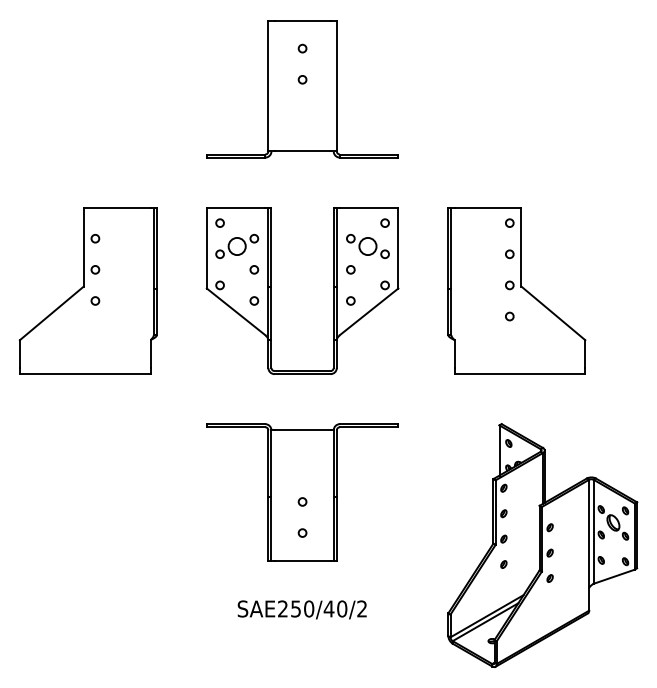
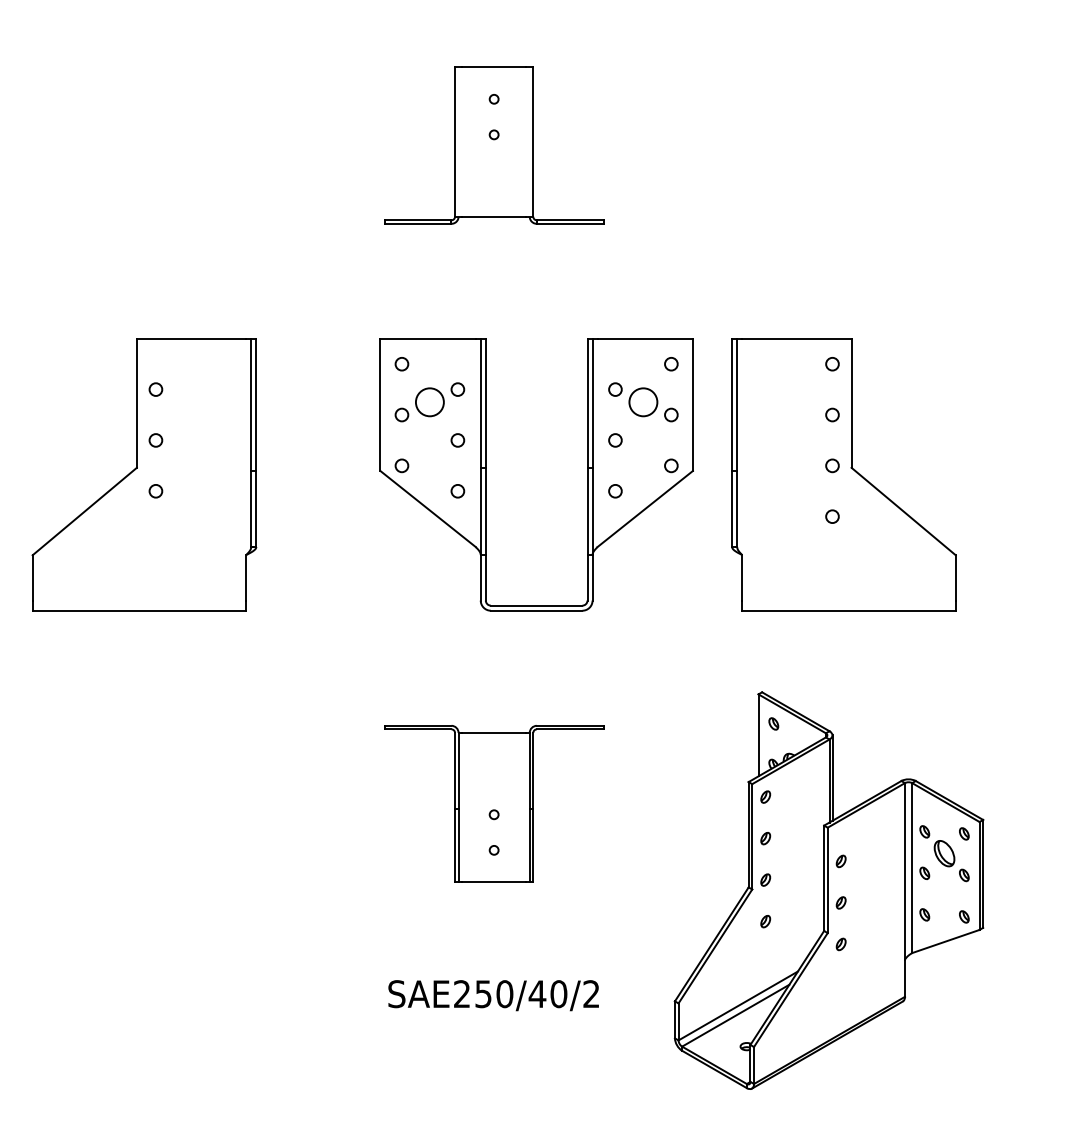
part: (302, 89) -> (494, 145), size x0.7
part: (271, 290) -> (485, 474), moved
part: (302, 492) -> (494, 803), size x0.7
part: (542, 545) -> (828, 890), moved

